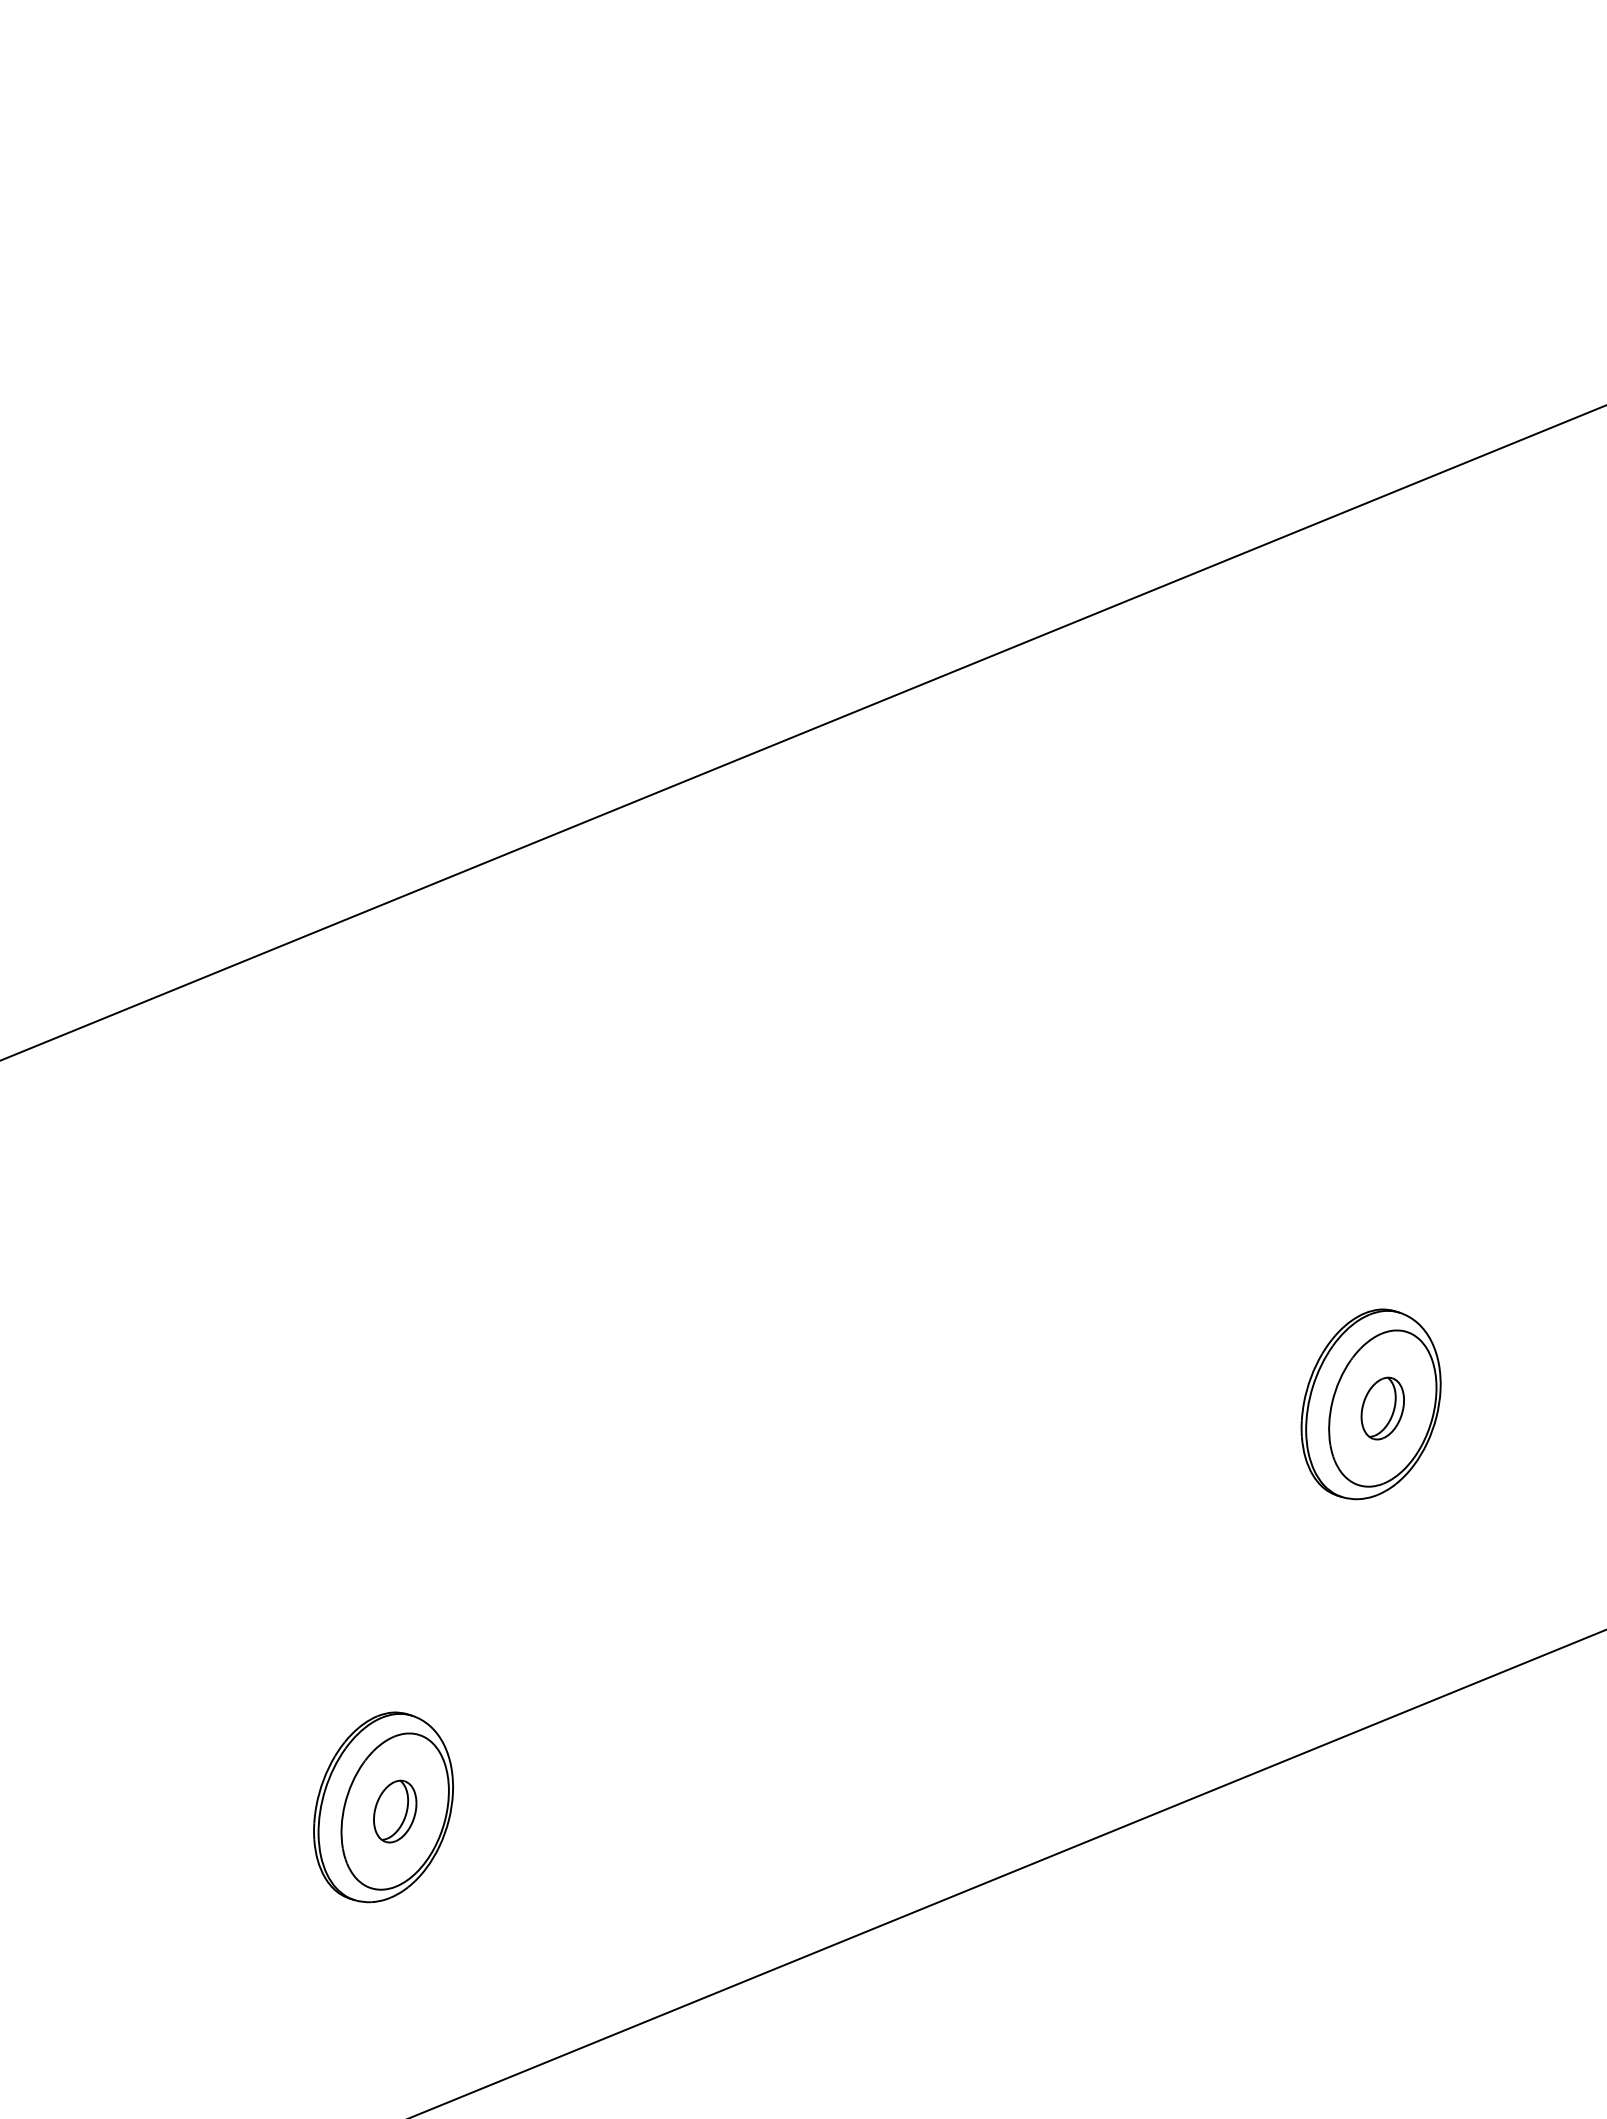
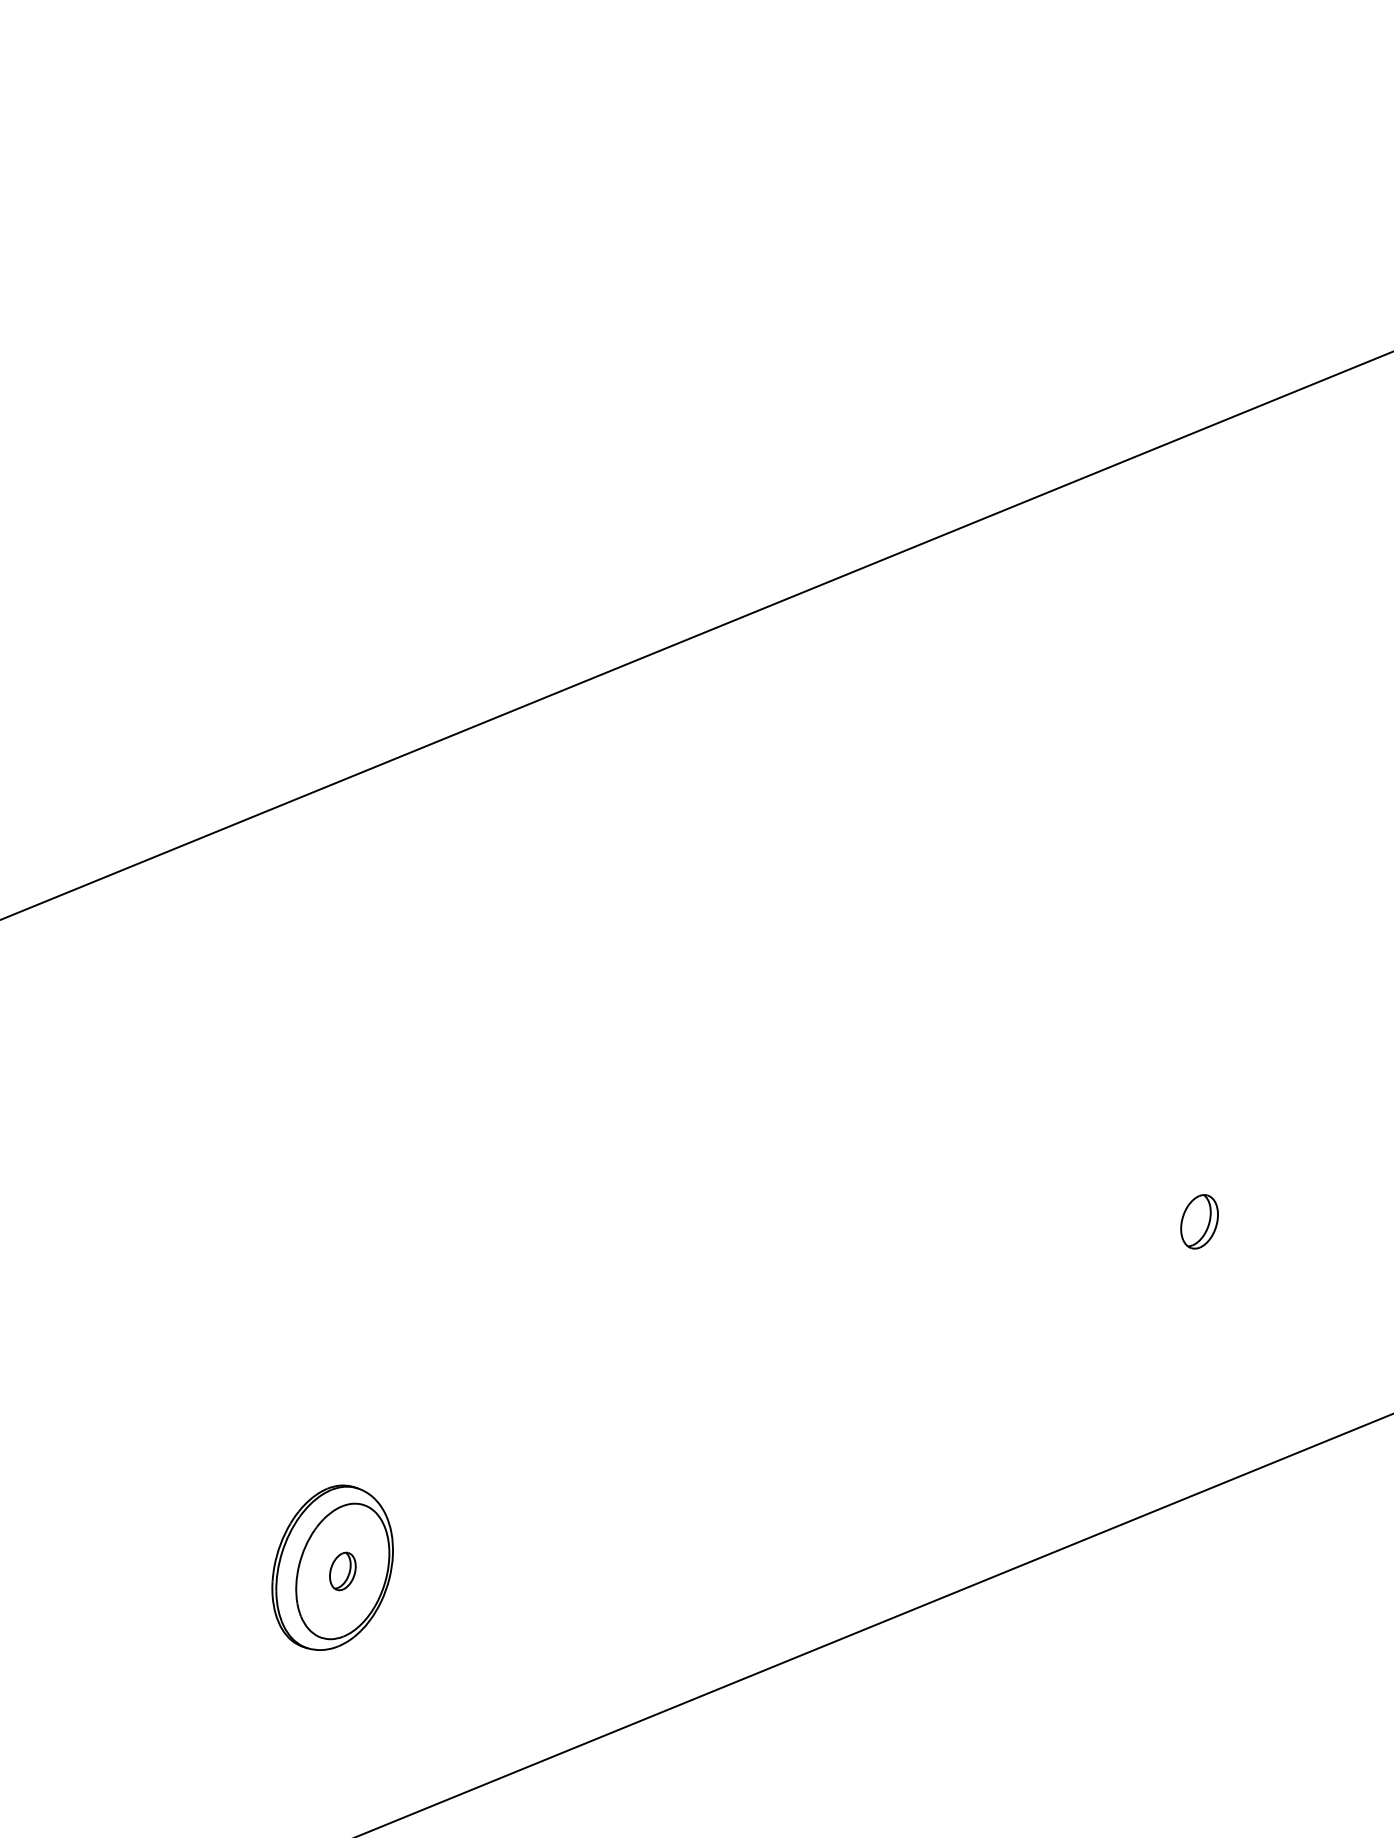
part: (1371, 1404) -> (1189, 1218), removed
part: (394, 1811) -> (342, 1571), size x0.7

